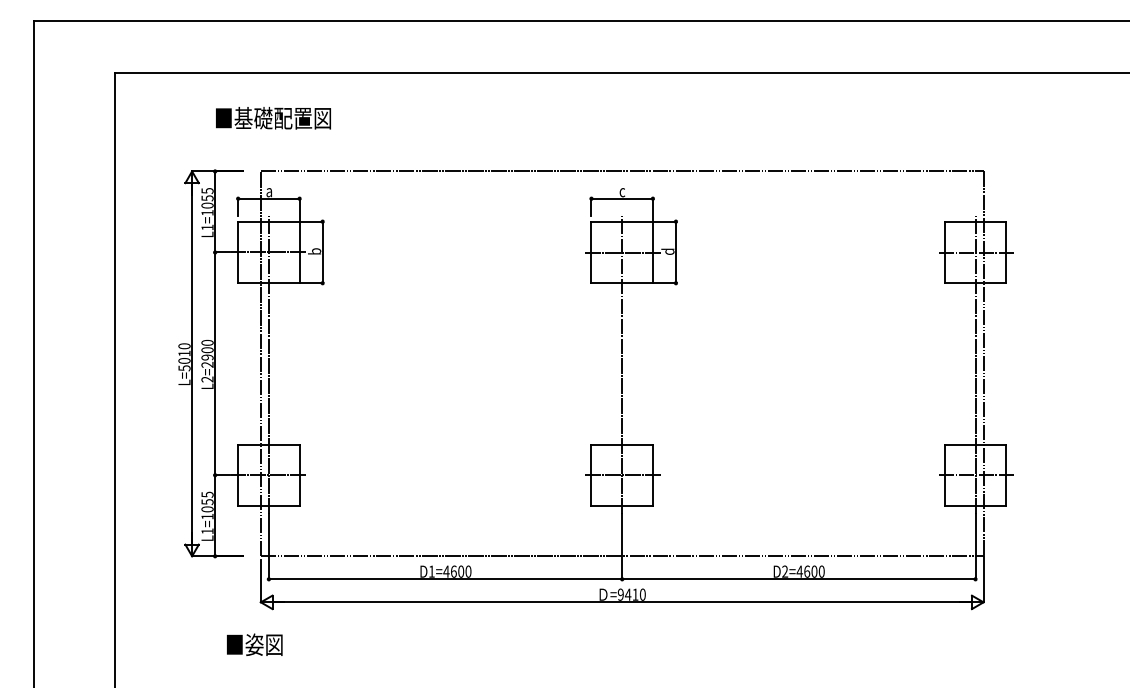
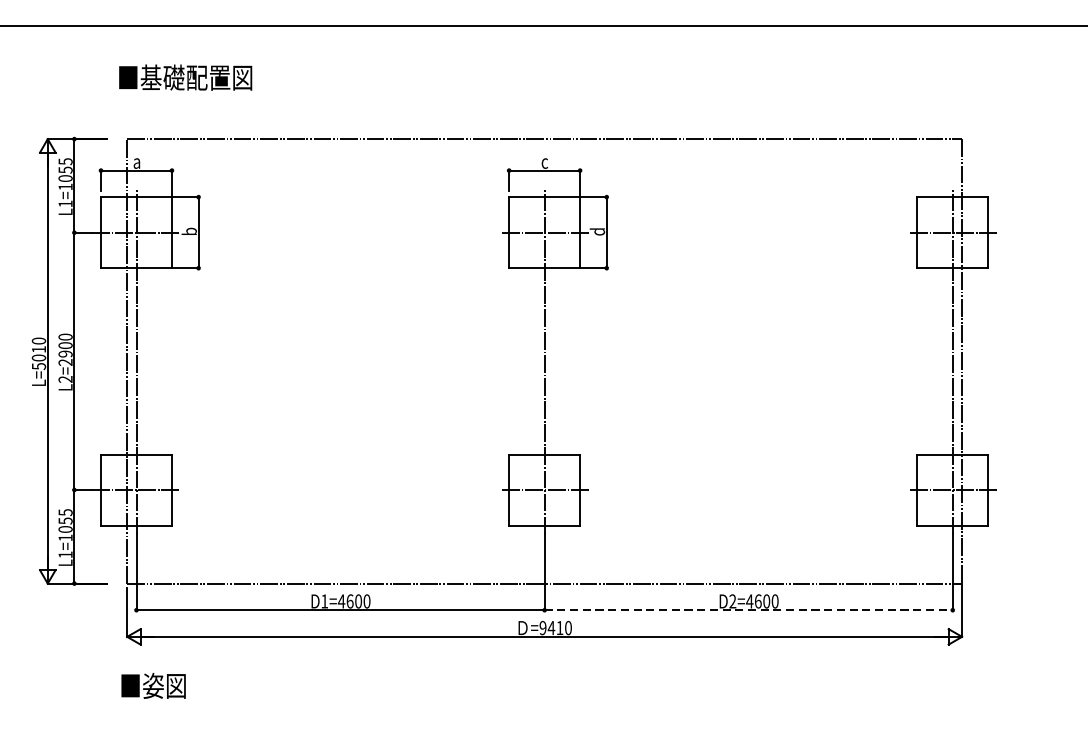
text: (273, 118) -> (185, 77), moved
line: (798, 579) -> (748, 610), solid -> dashed
text: (254, 644) -> (153, 685), moved

